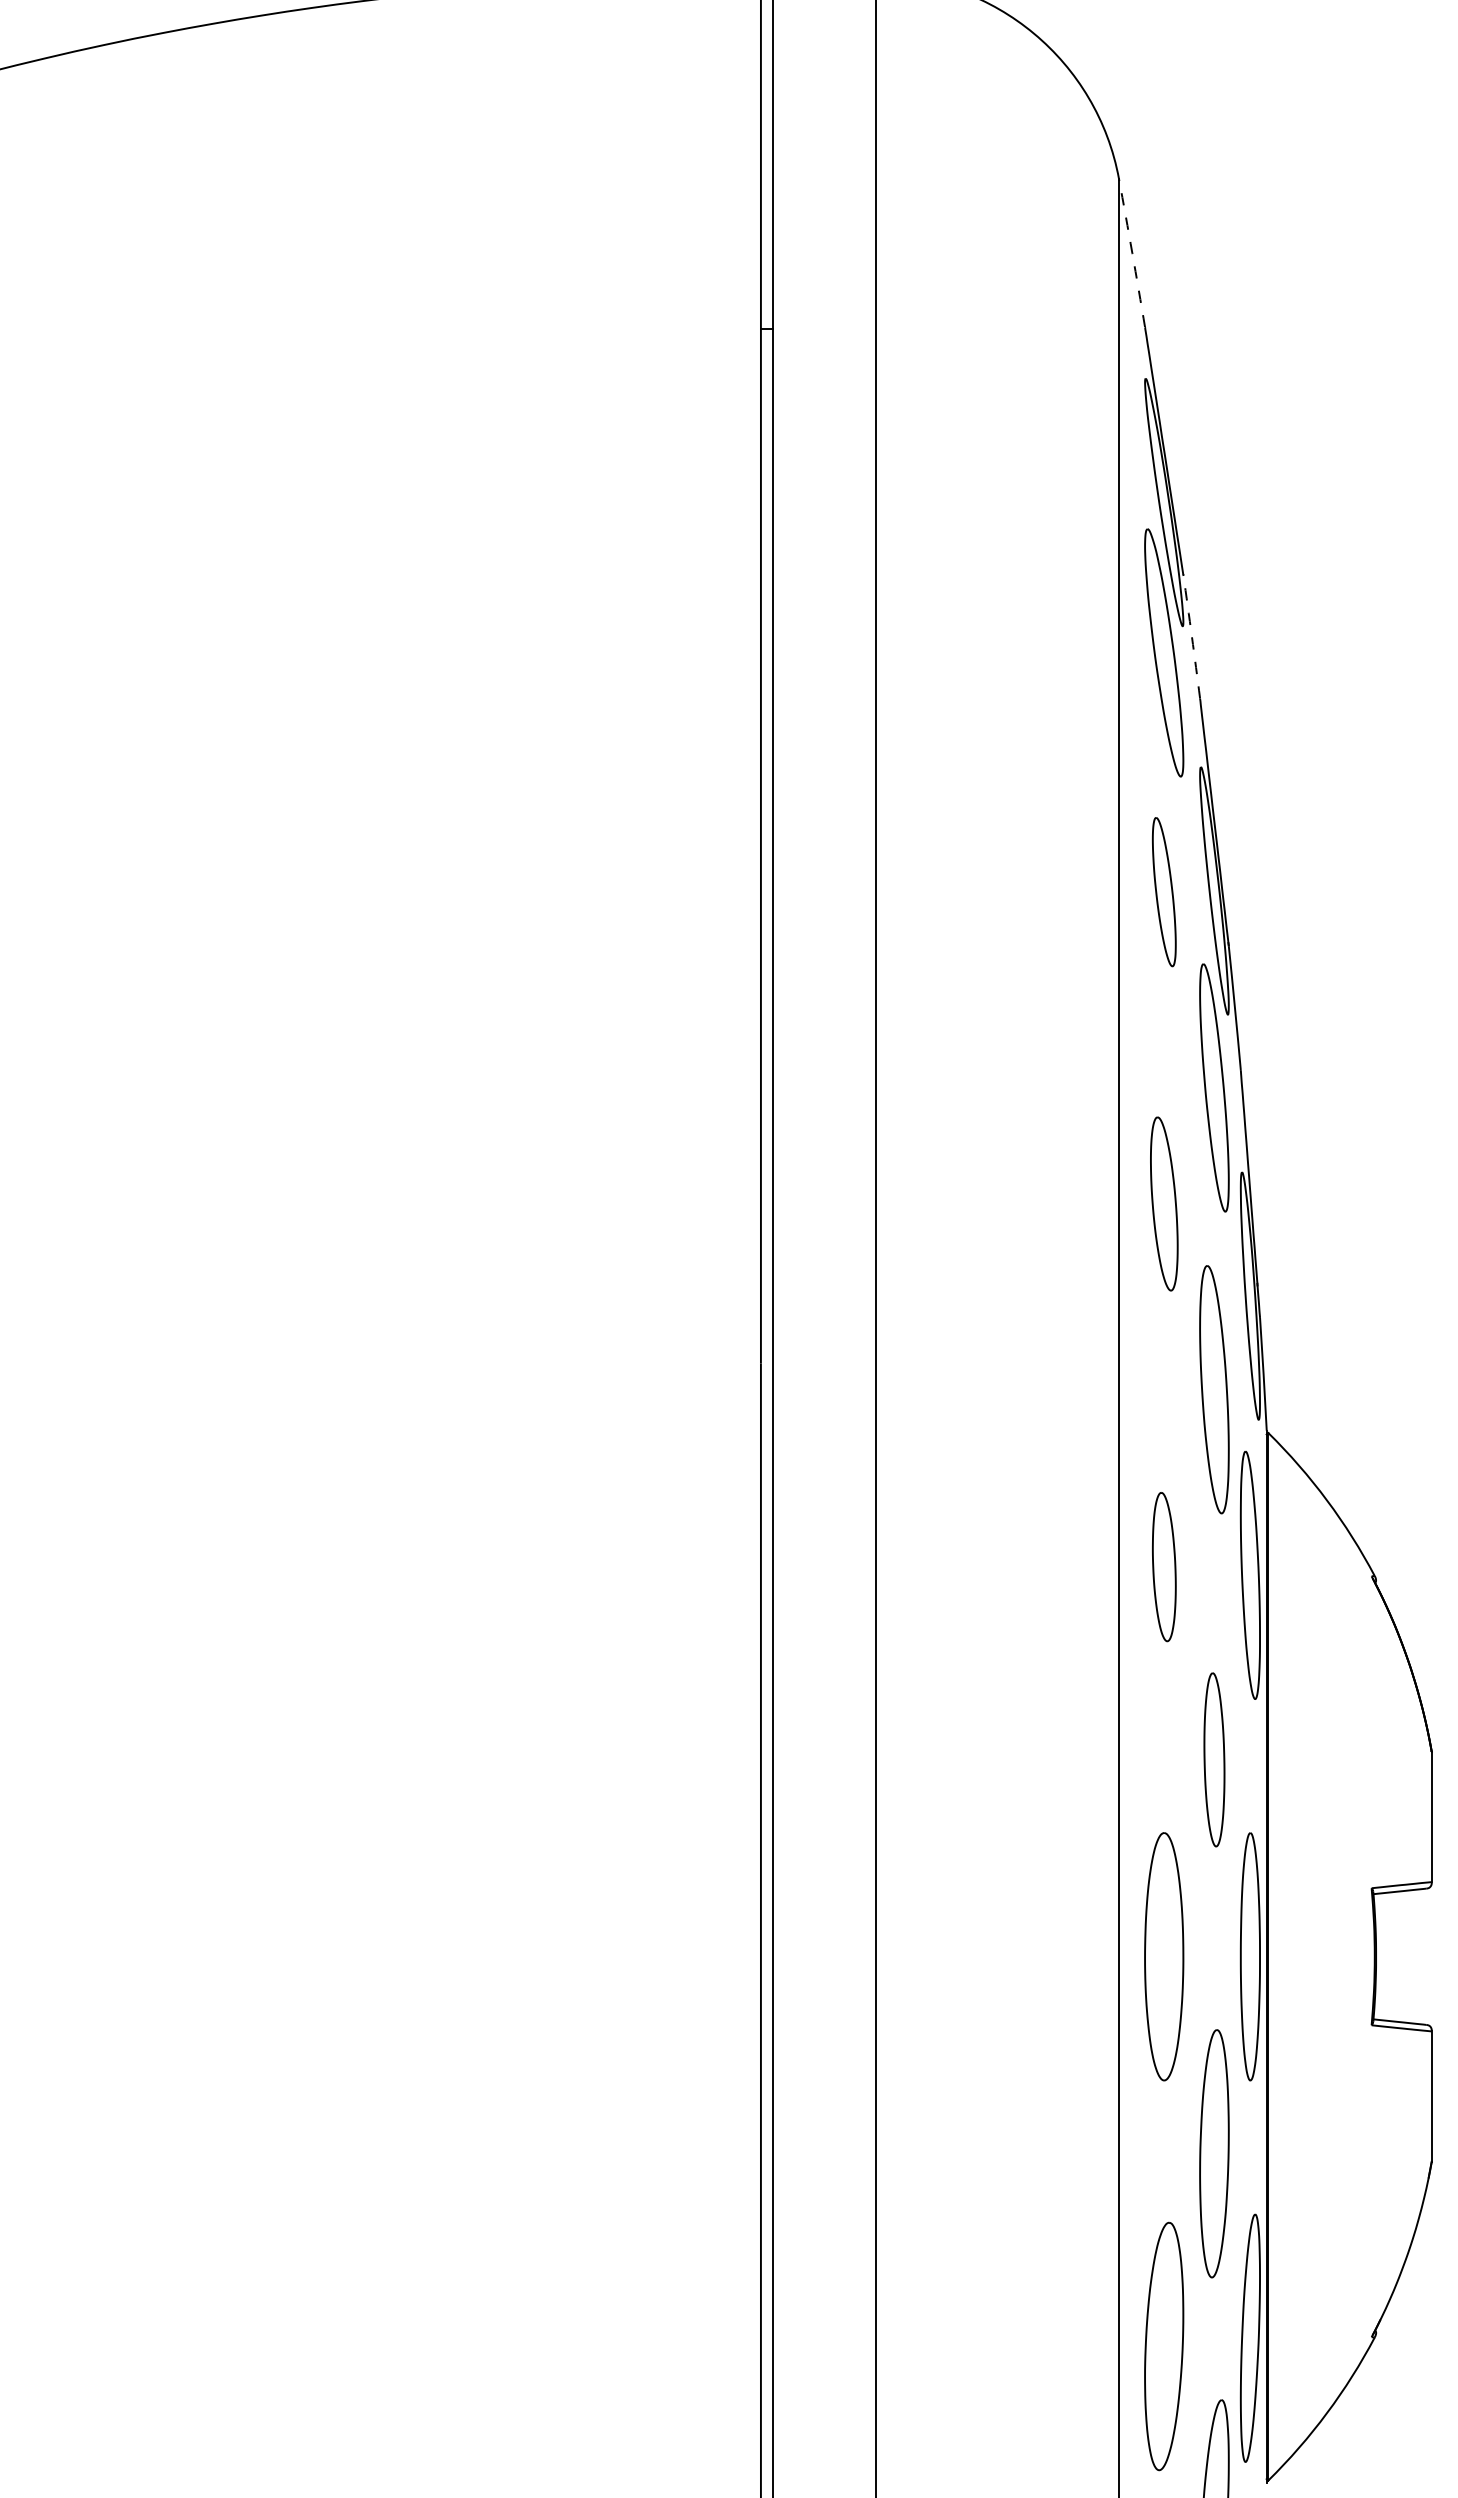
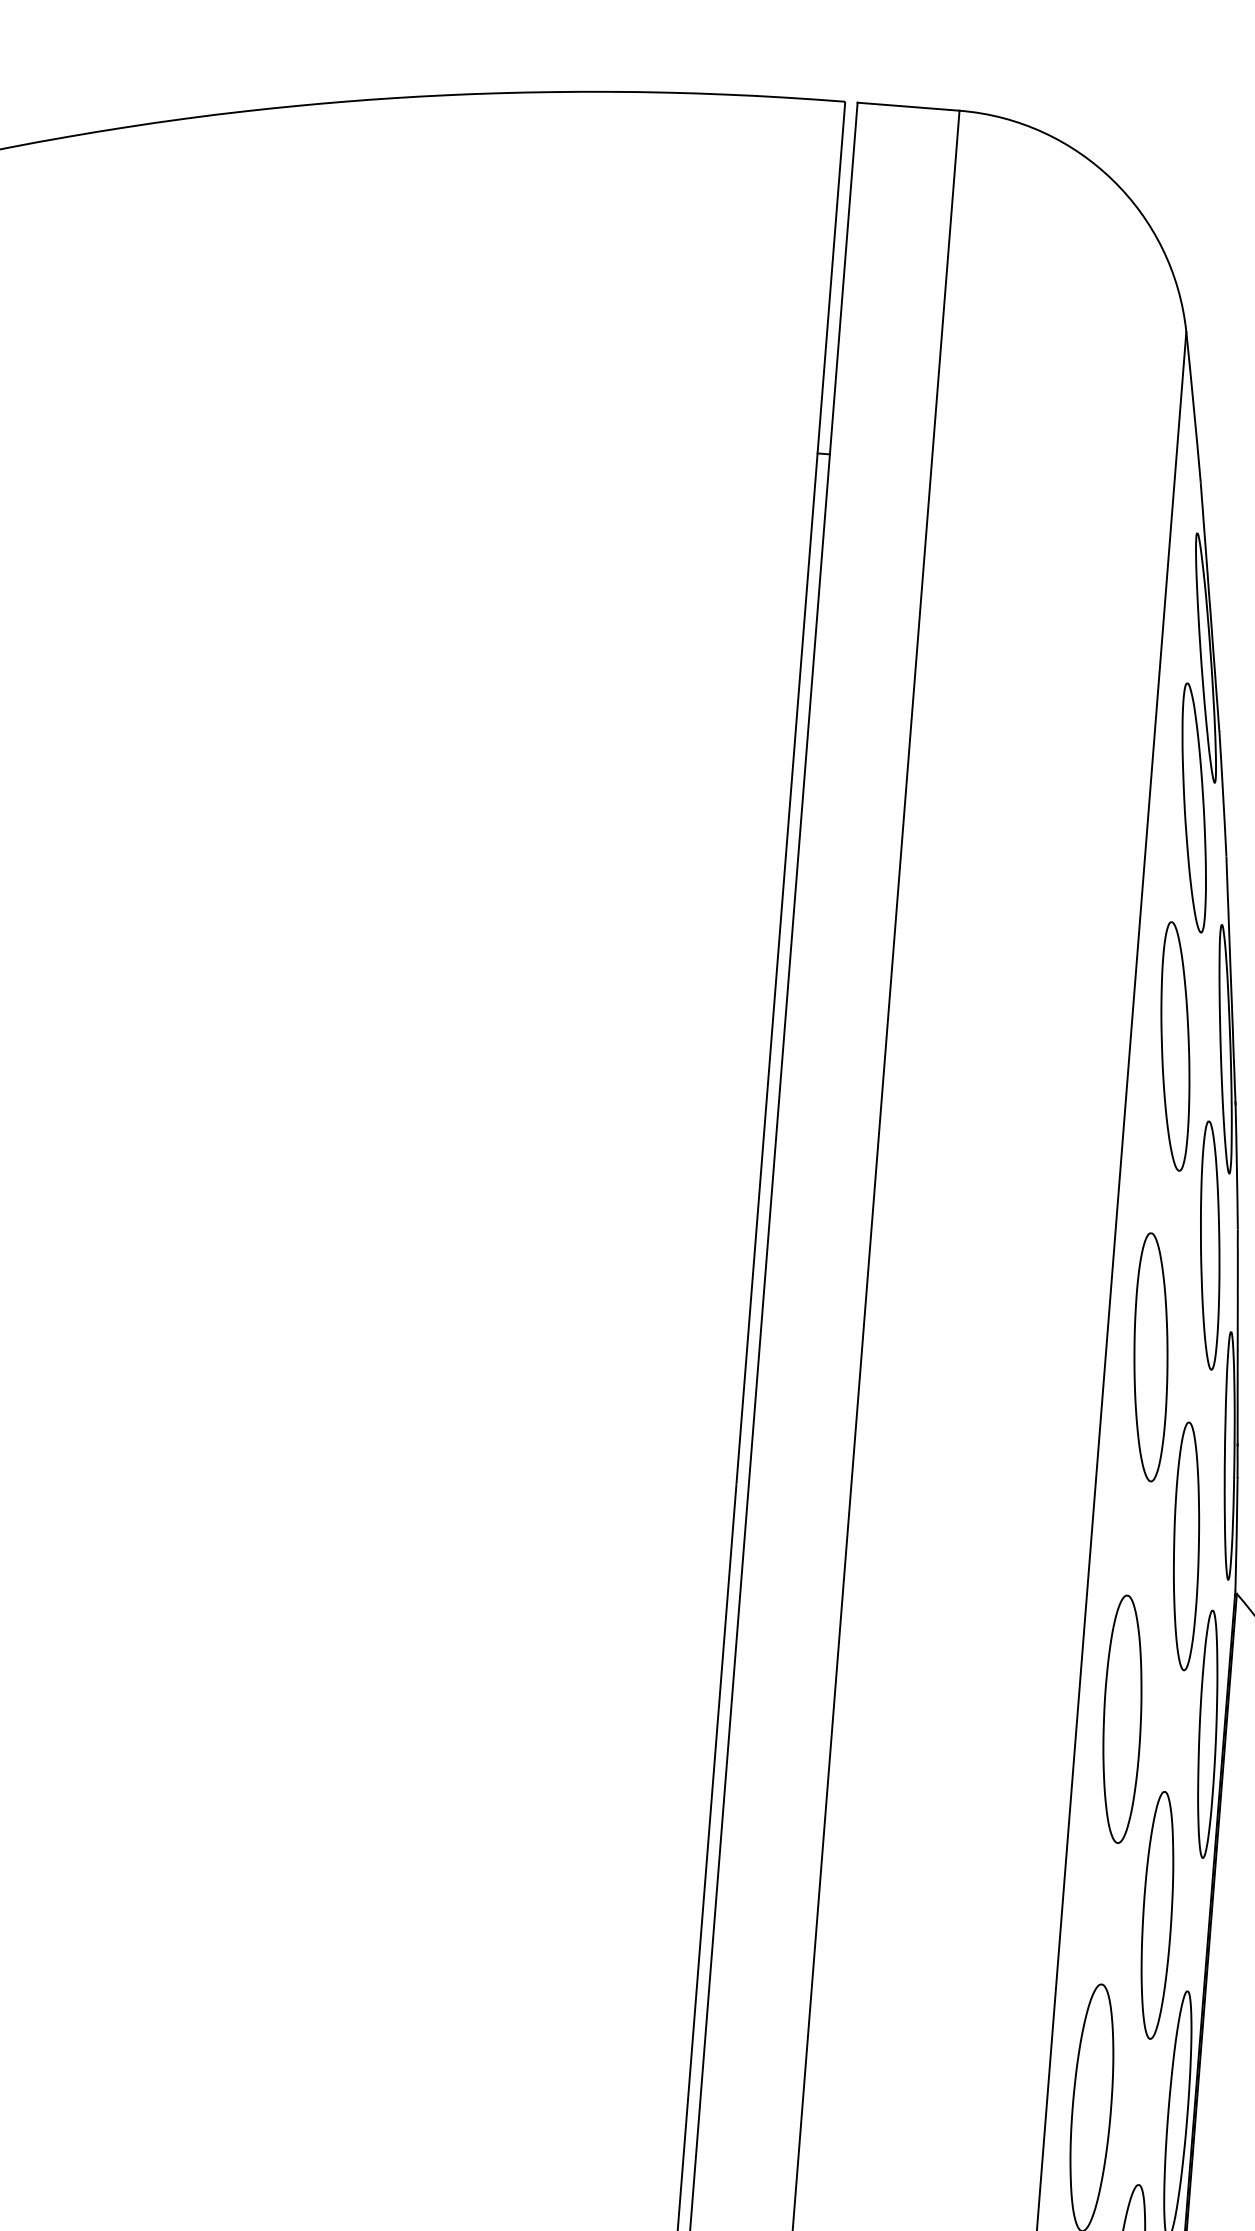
arc: (1132, 253) -> (1193, 407), dashed -> solid
arc: (1191, 636) -> (1222, 793), dashed -> solid
part: (1164, 891) -> (1175, 1045), size x1.67
part: (1164, 1203) -> (1151, 1356), size x1.43
part: (1164, 1566) -> (1122, 1718), size x1.67
part: (1214, 1759) -> (1157, 1915), size x1.43

